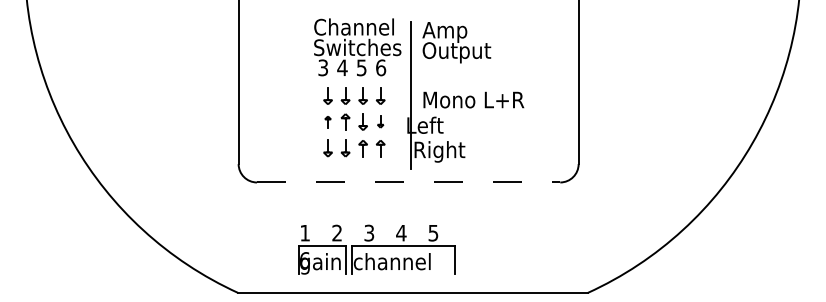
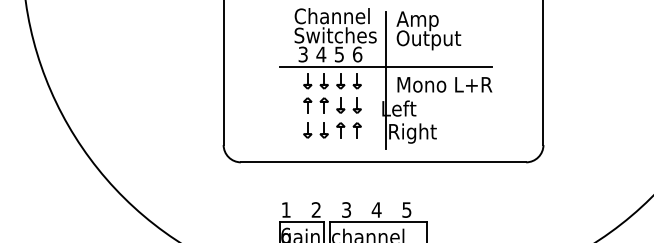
line: (410, 80) -> (385, 66), added
part: (327, 121) -> (307, 104), size x1.43
part: (380, 121) -> (357, 104), size x1.43
line: (408, 182) -> (383, 162), dashed -> solid

